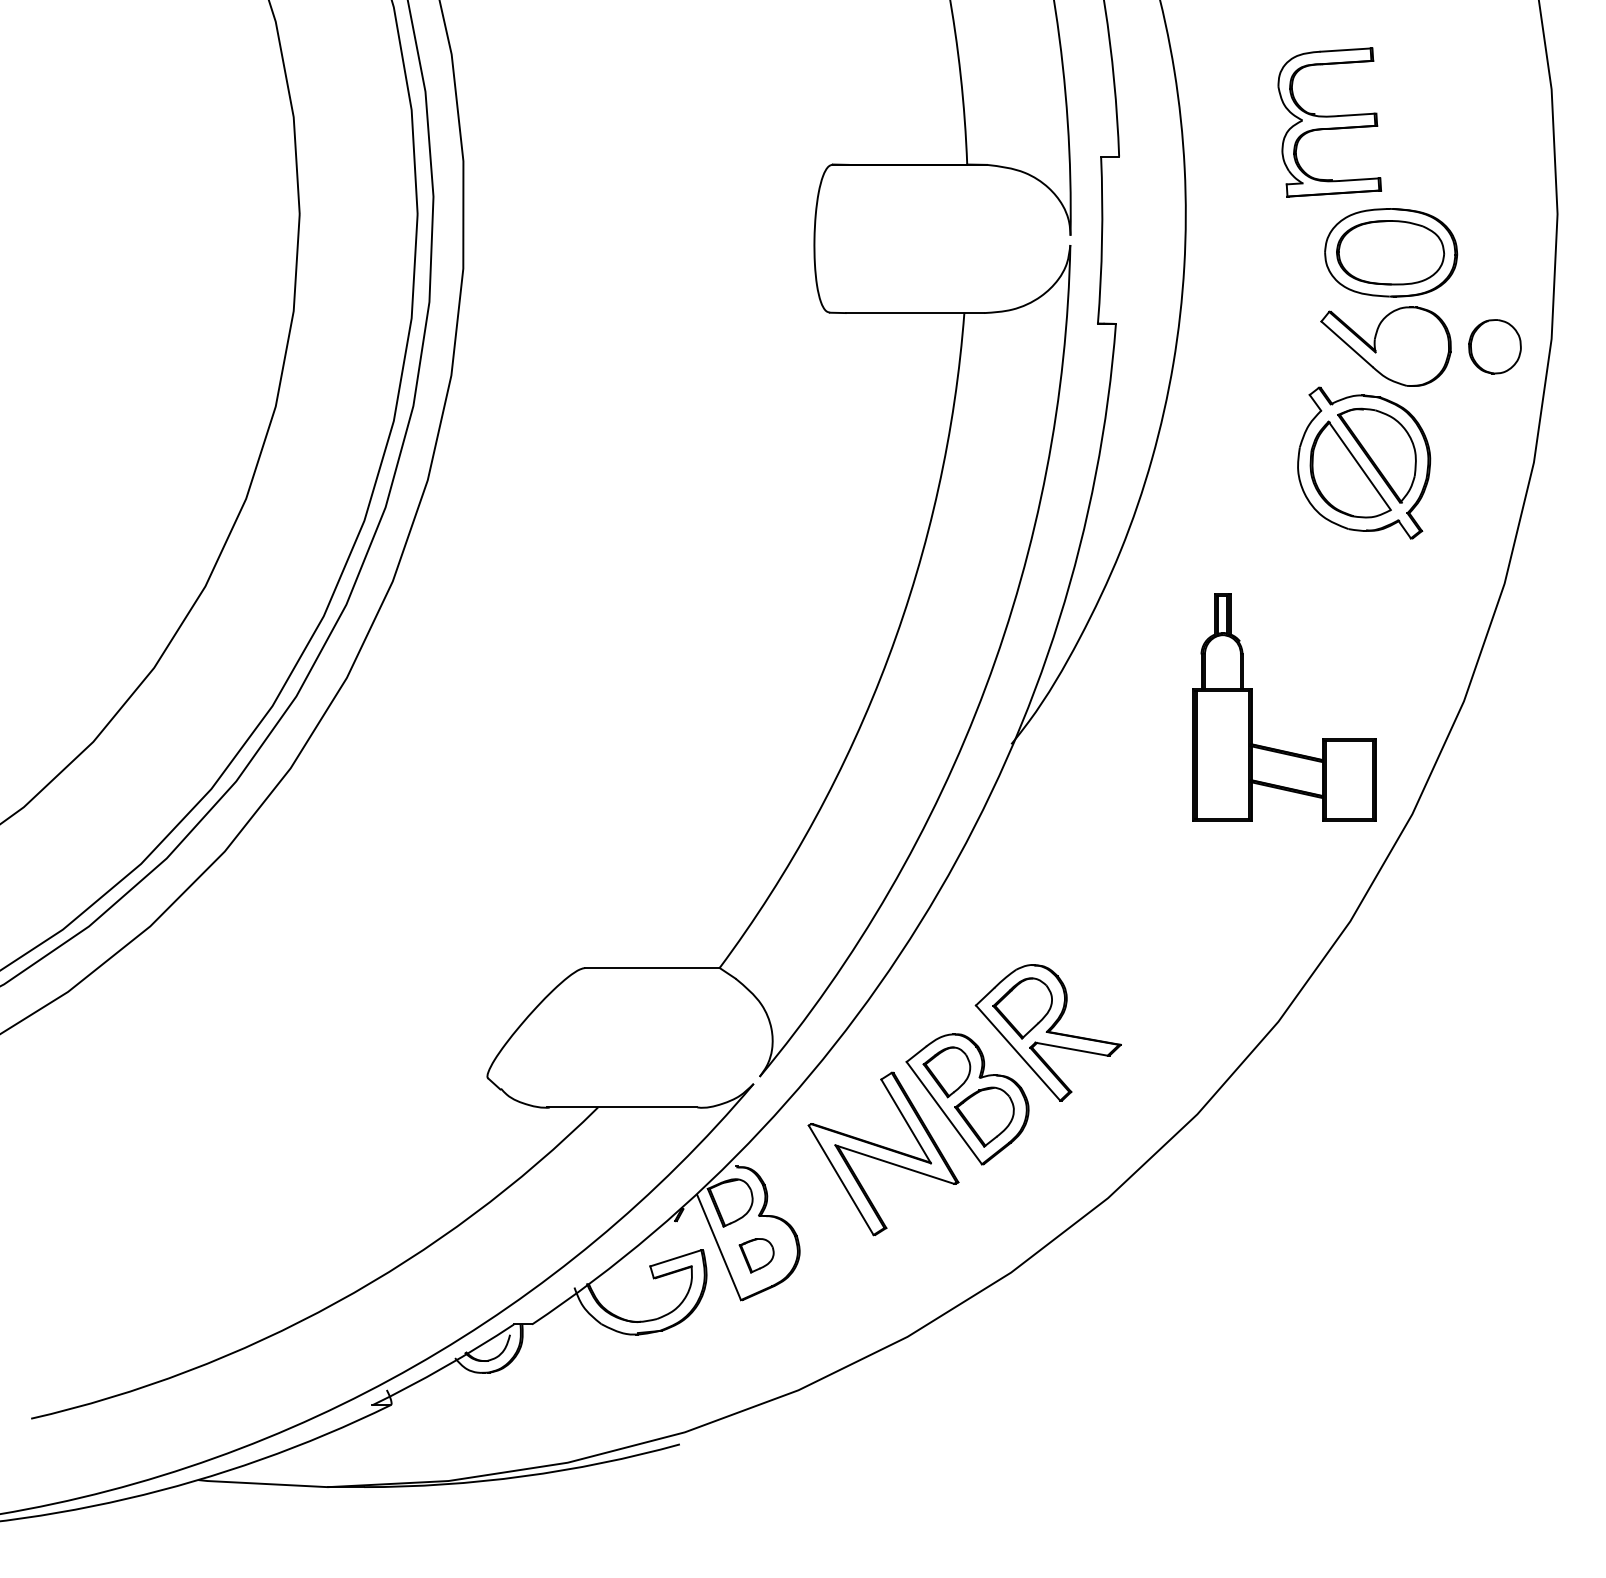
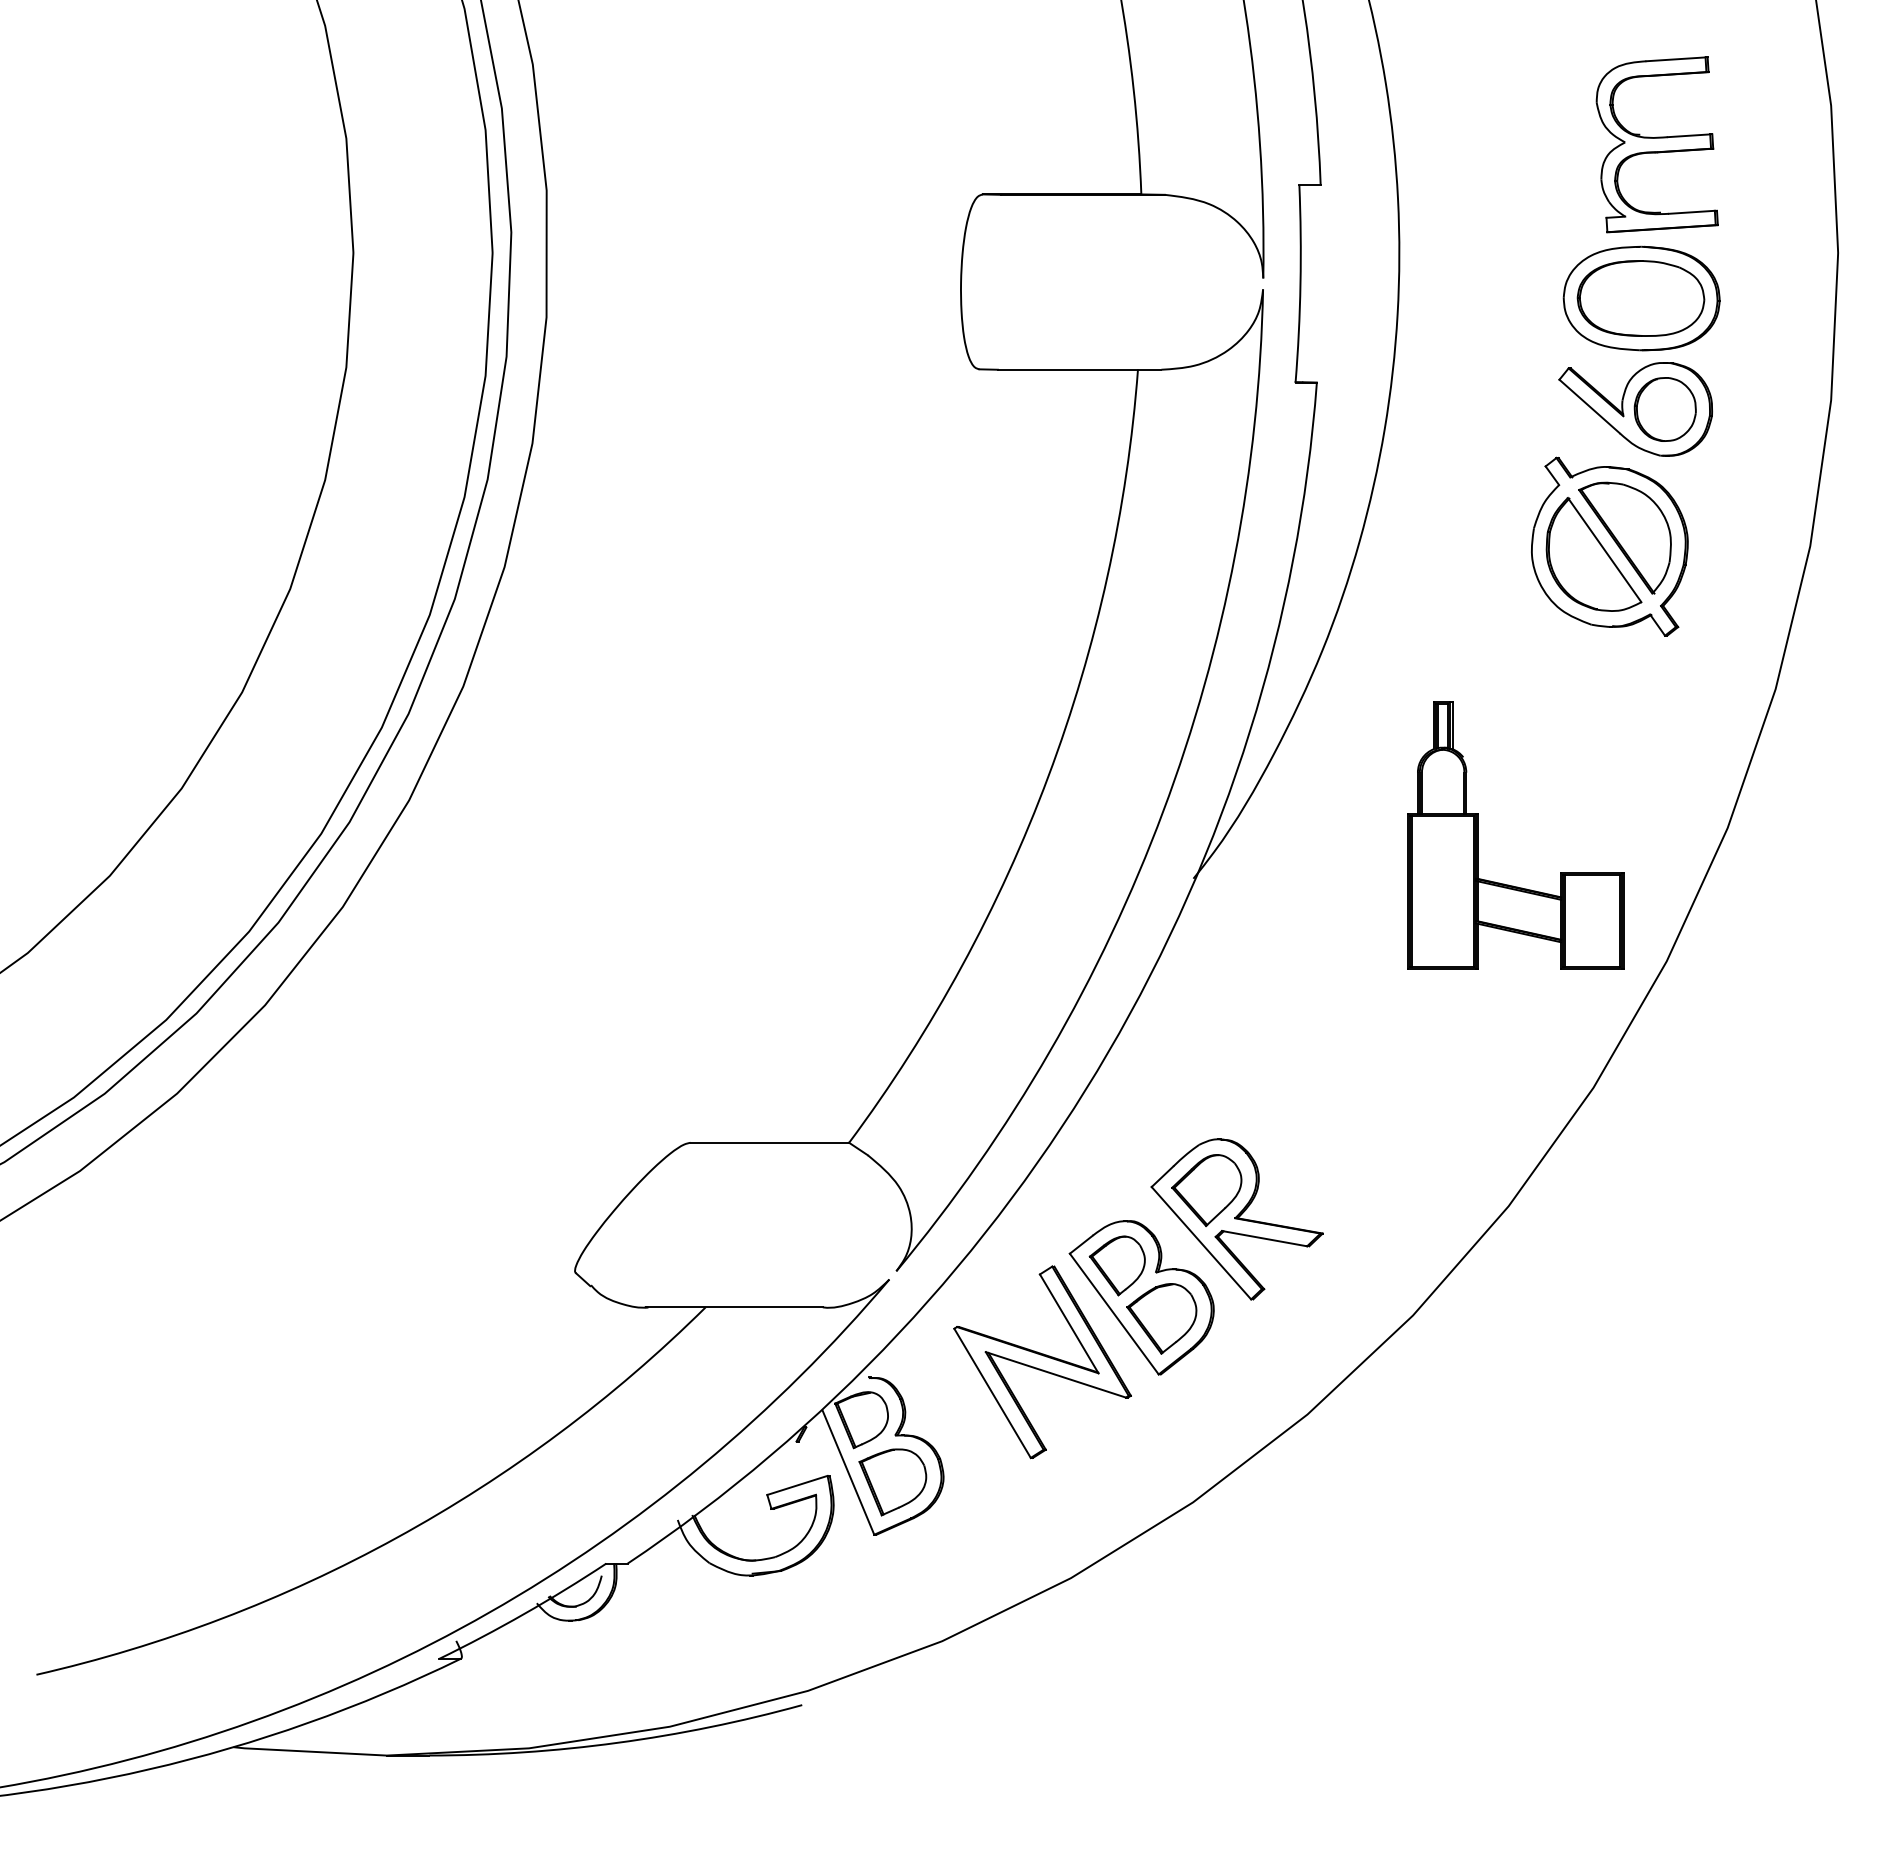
part: (1329, 122) -> (1656, 144), moved
part: (1494, 346) -> (1664, 409), moved
part: (756, 1255) -> (892, 1482), size x1.67

